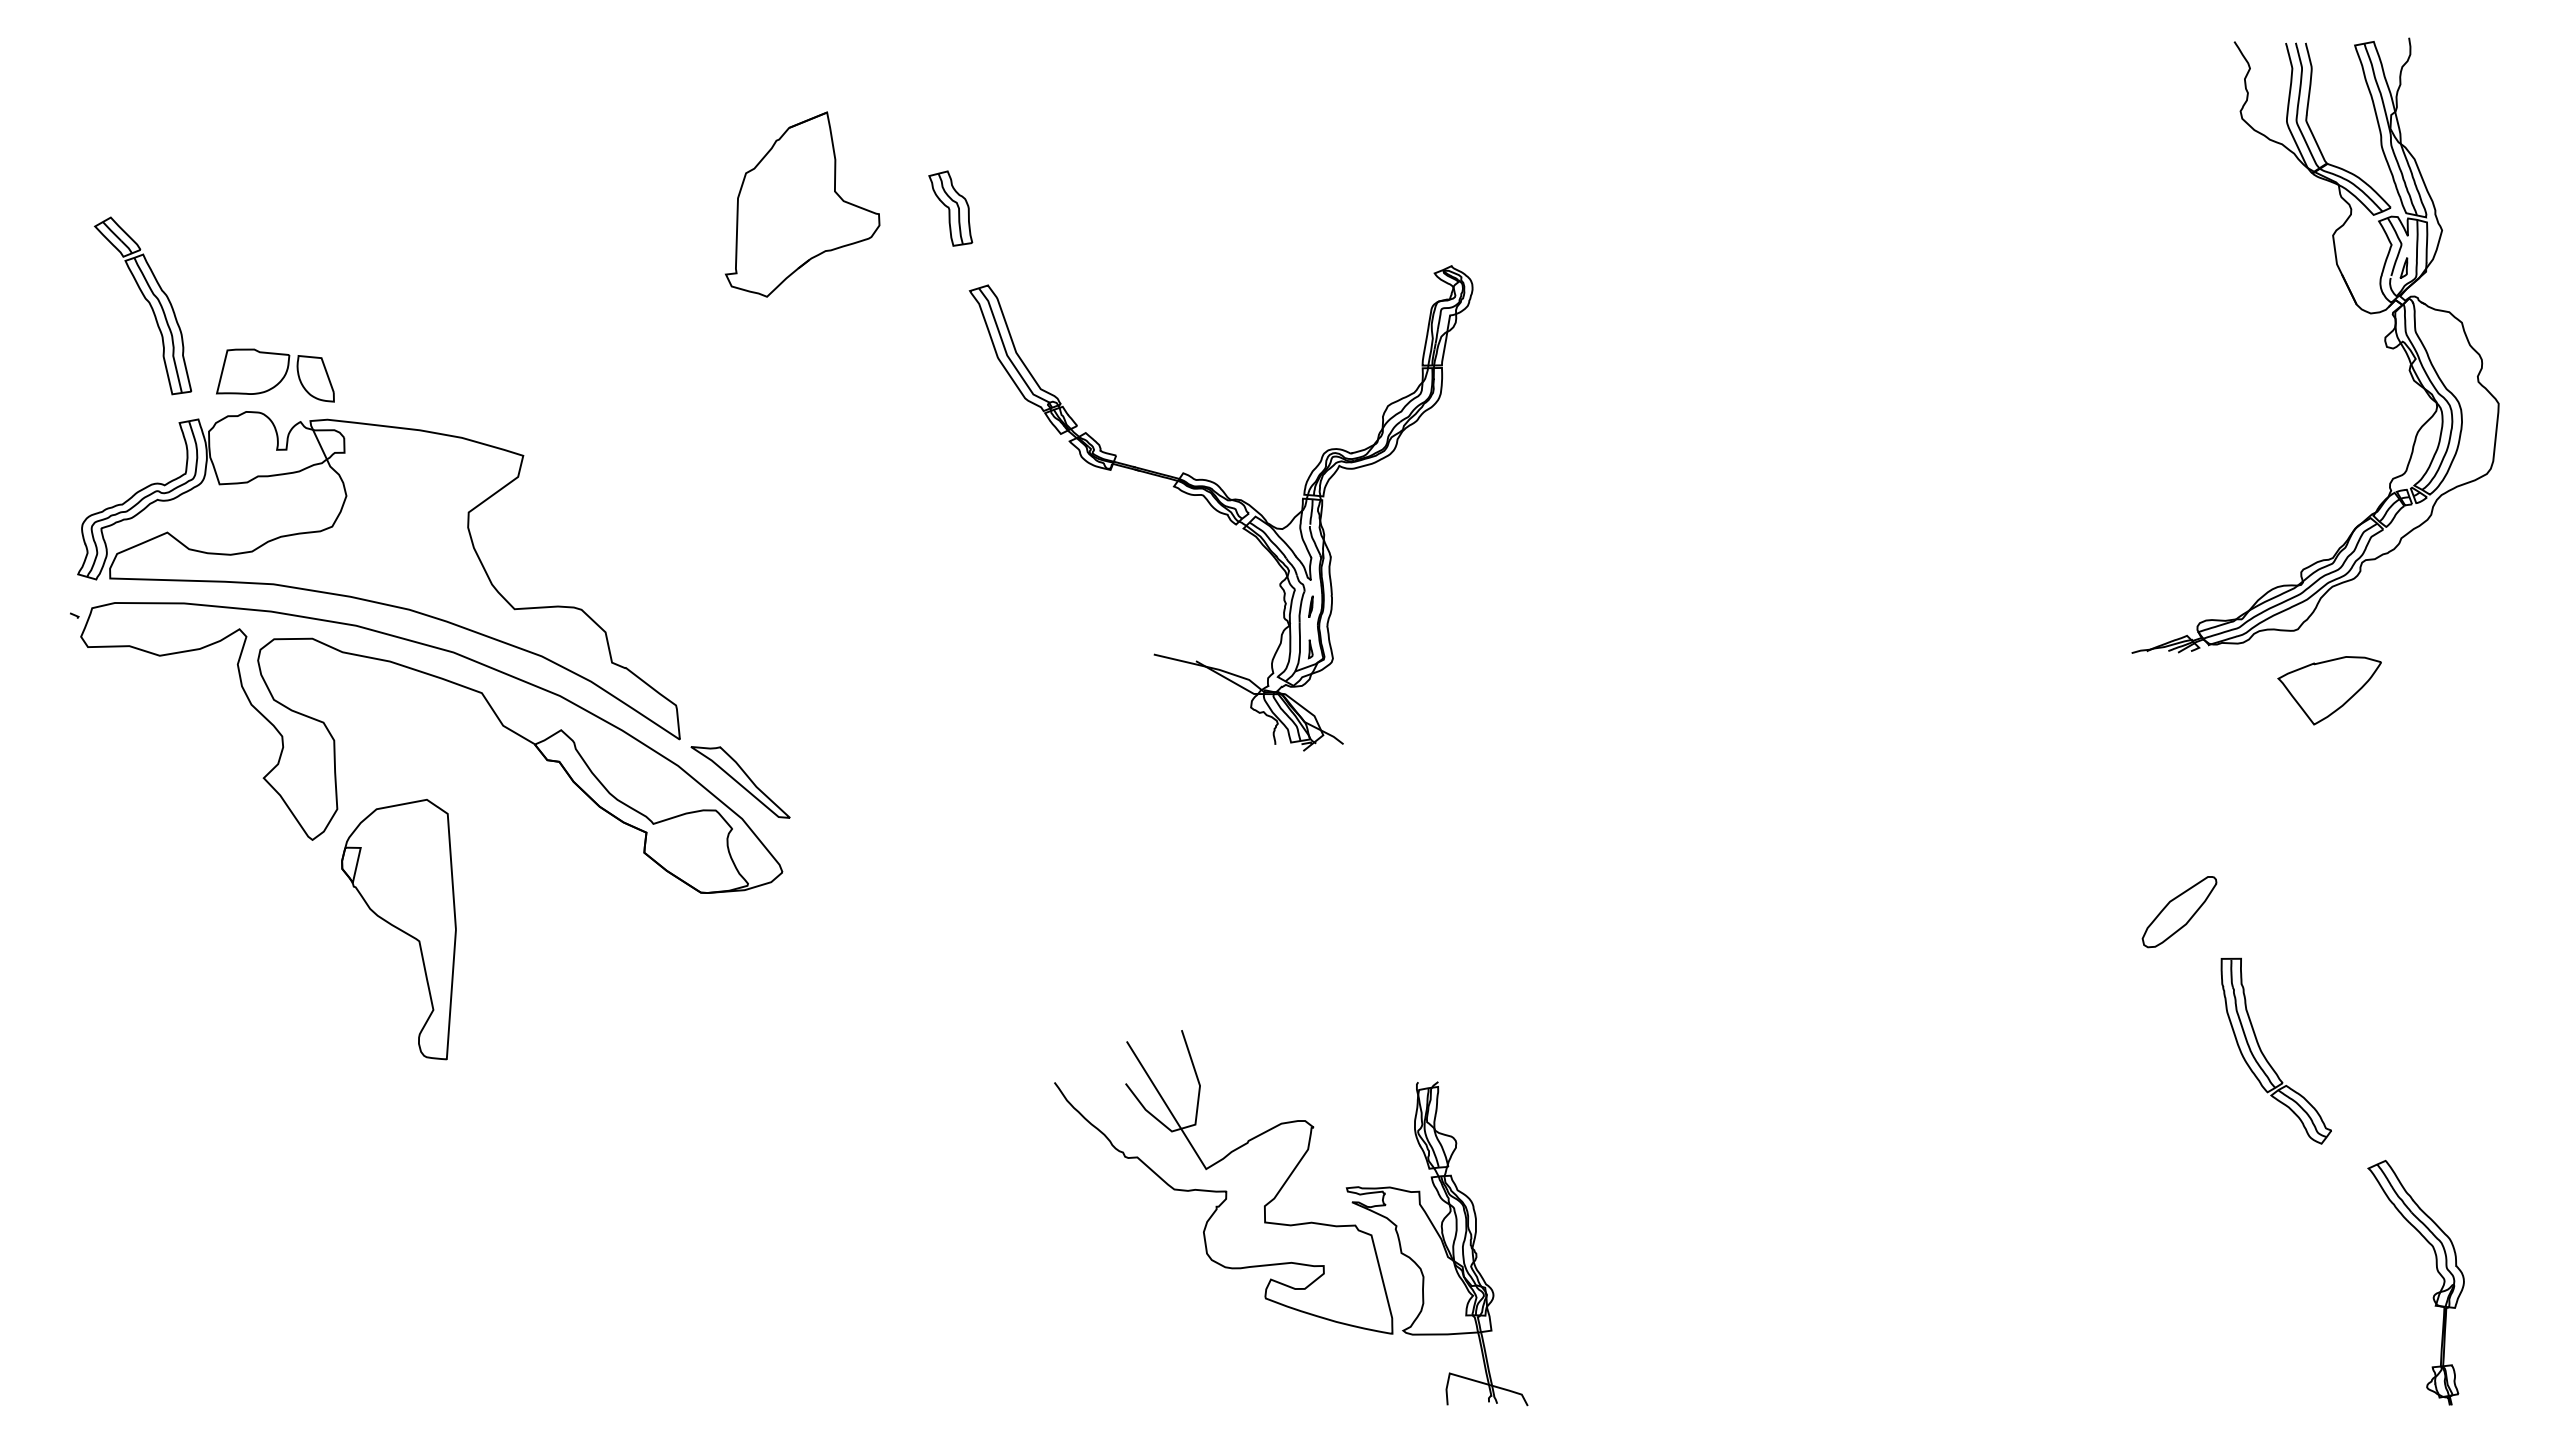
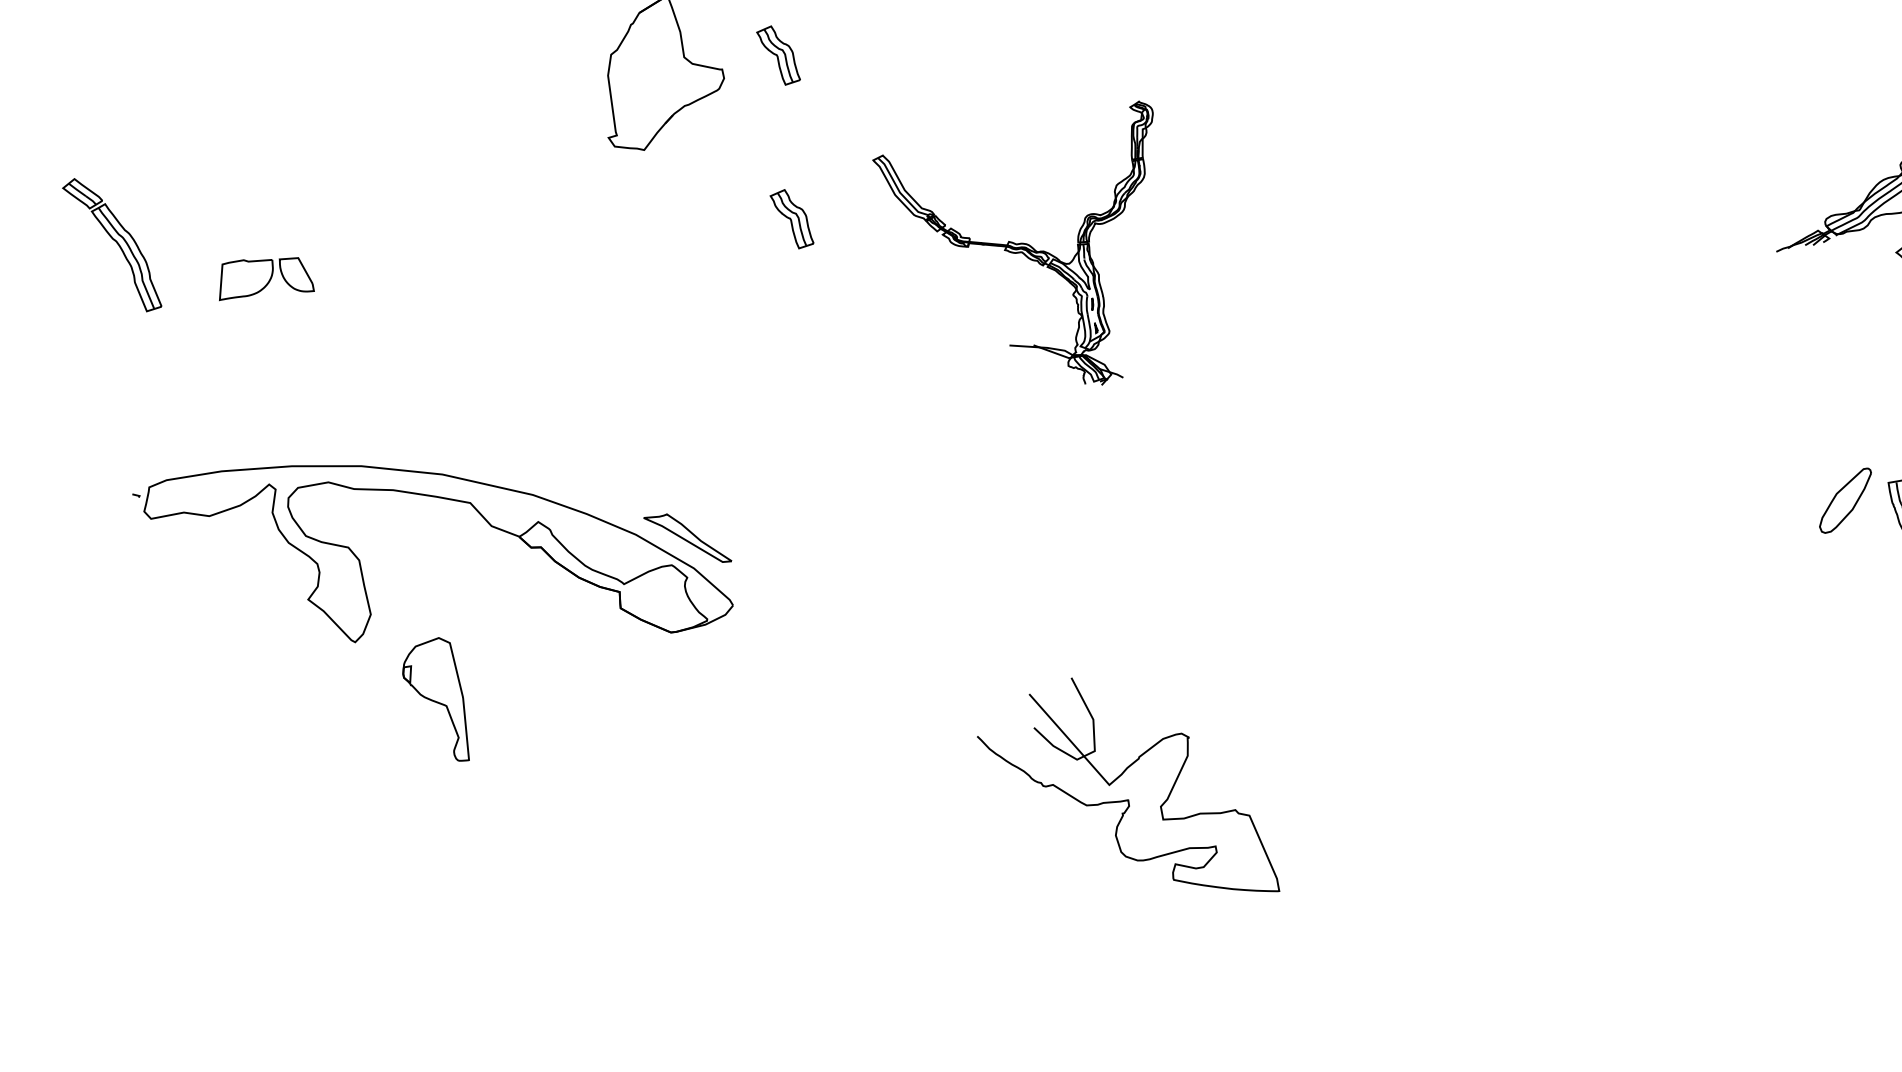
part: (148, 303) -> (115, 242), moved
part: (933, 411) -> (791, 219), added
part: (1220, 508) -> (1032, 258), size x0.7
part: (378, 575) -> (372, 423), removed
part: (2179, 912) -> (1845, 501), moved
part: (398, 929) -> (435, 702), size x0.6
part: (1436, 1243) -> (1302, 813), removed

